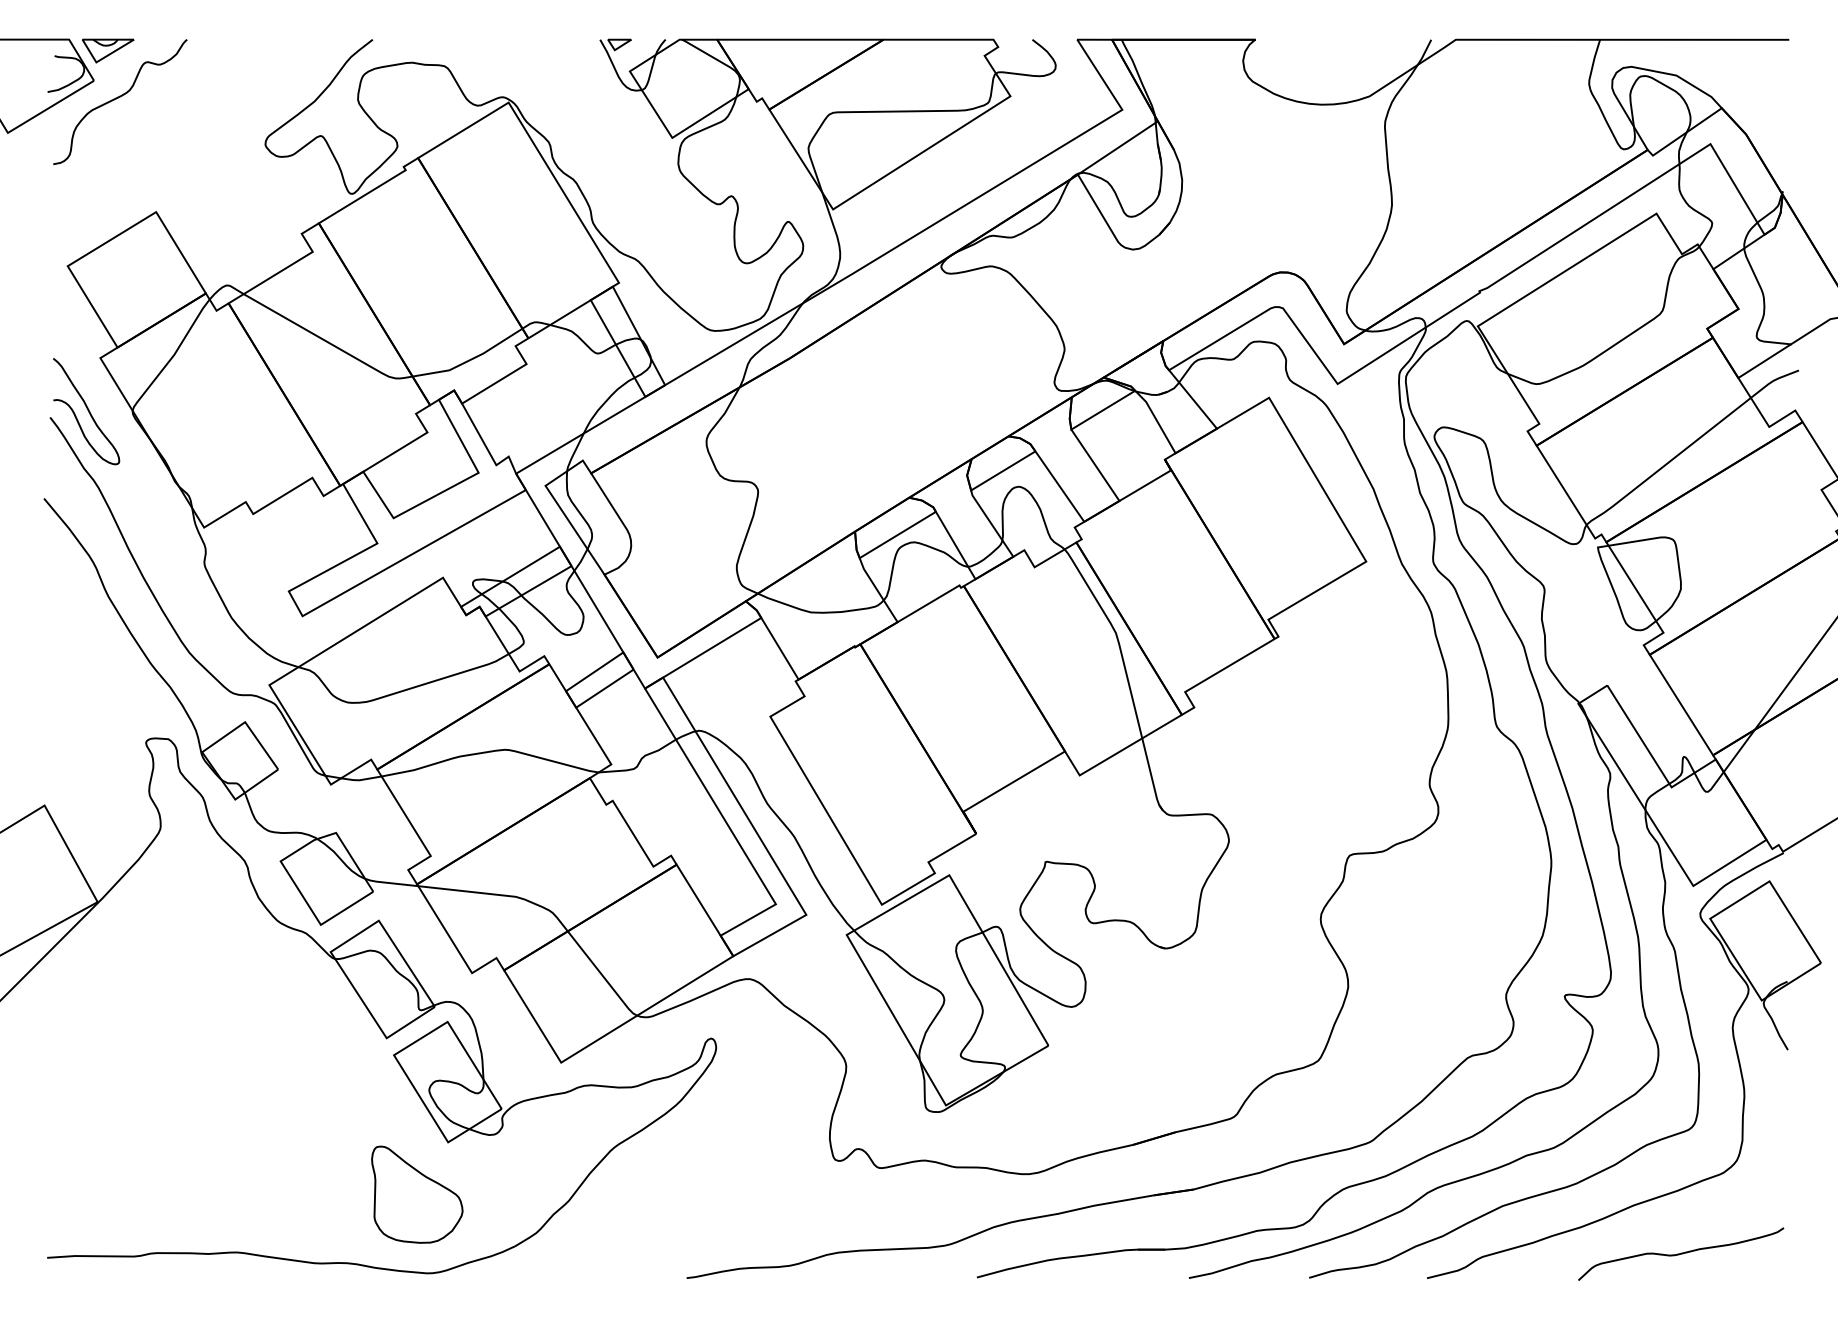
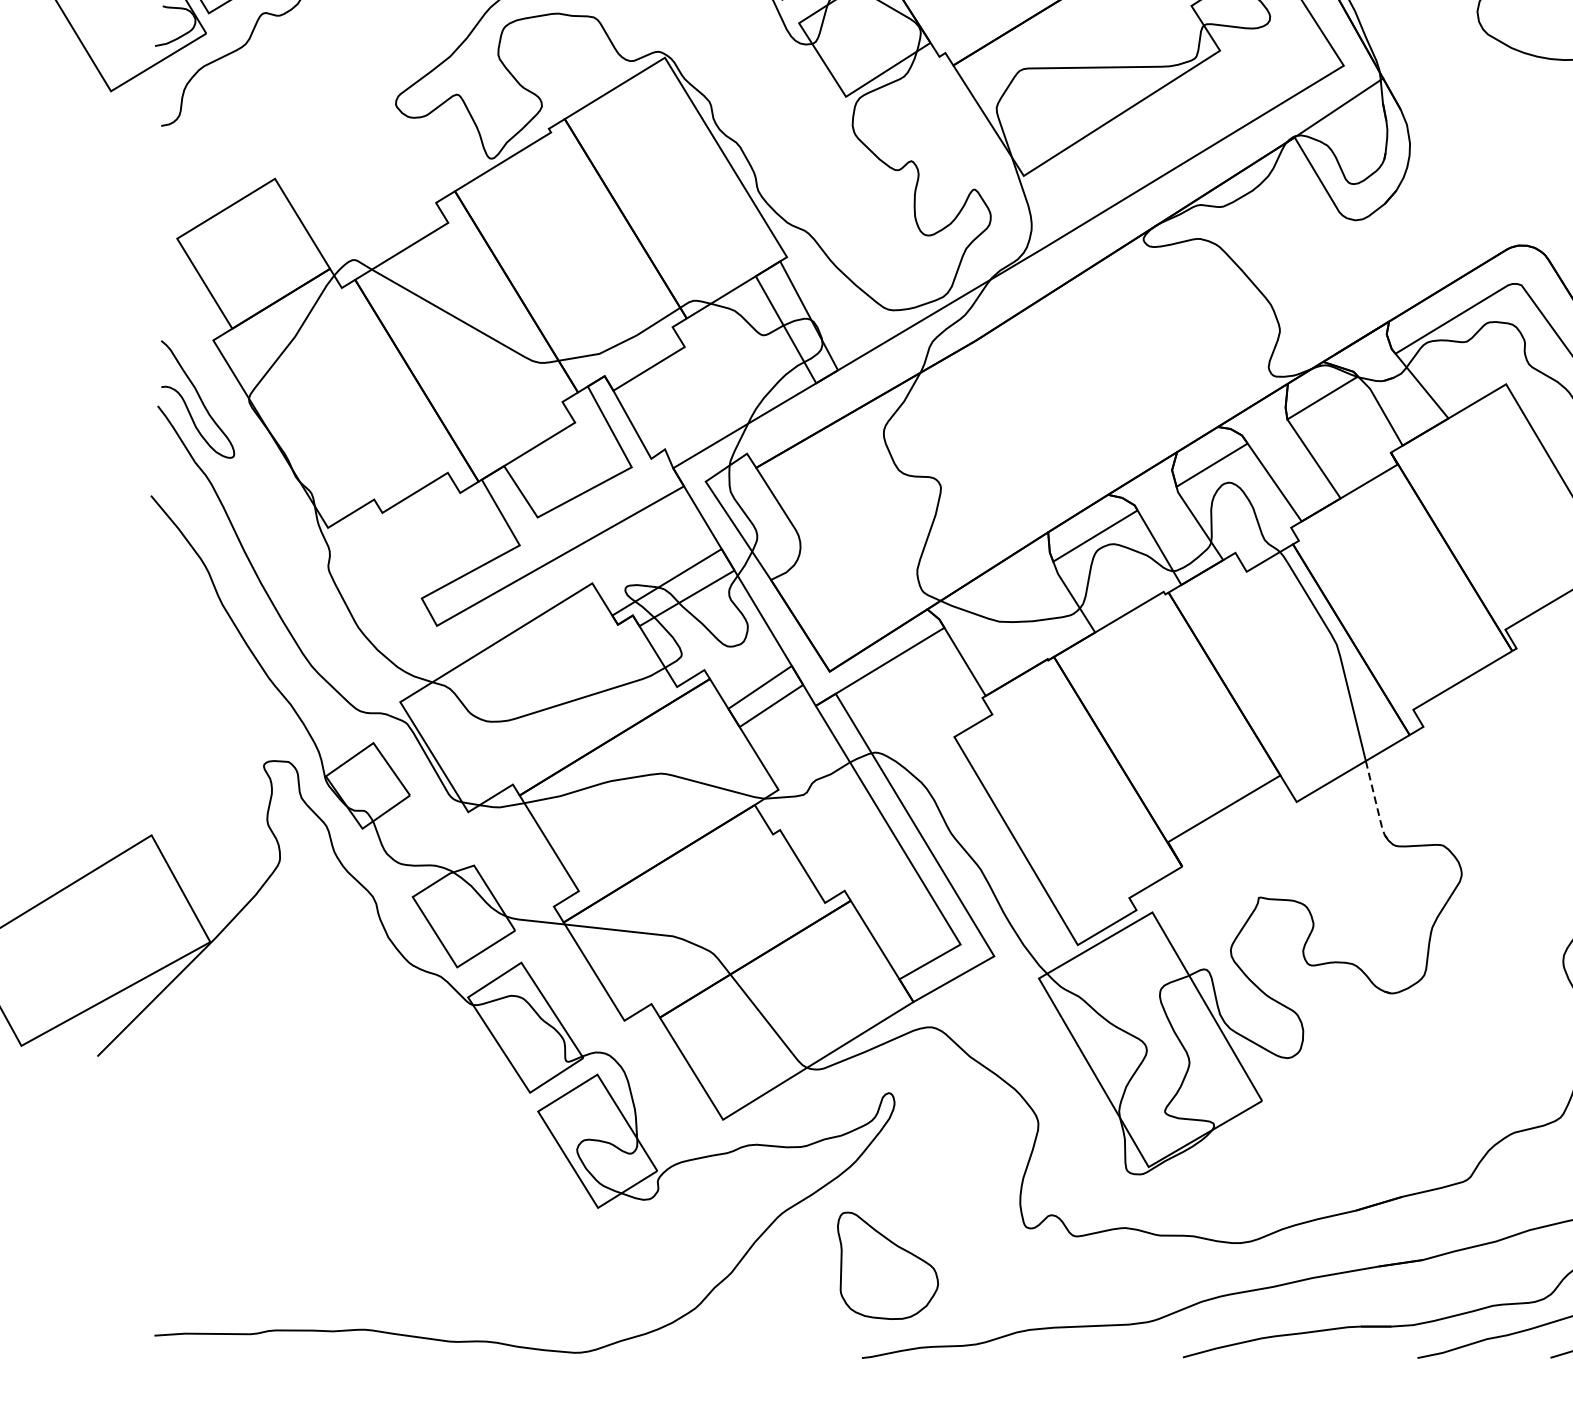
line: (1151, 776) -> (1376, 803), solid -> dashed
part: (417, 1194) -> (888, 1265), moved

